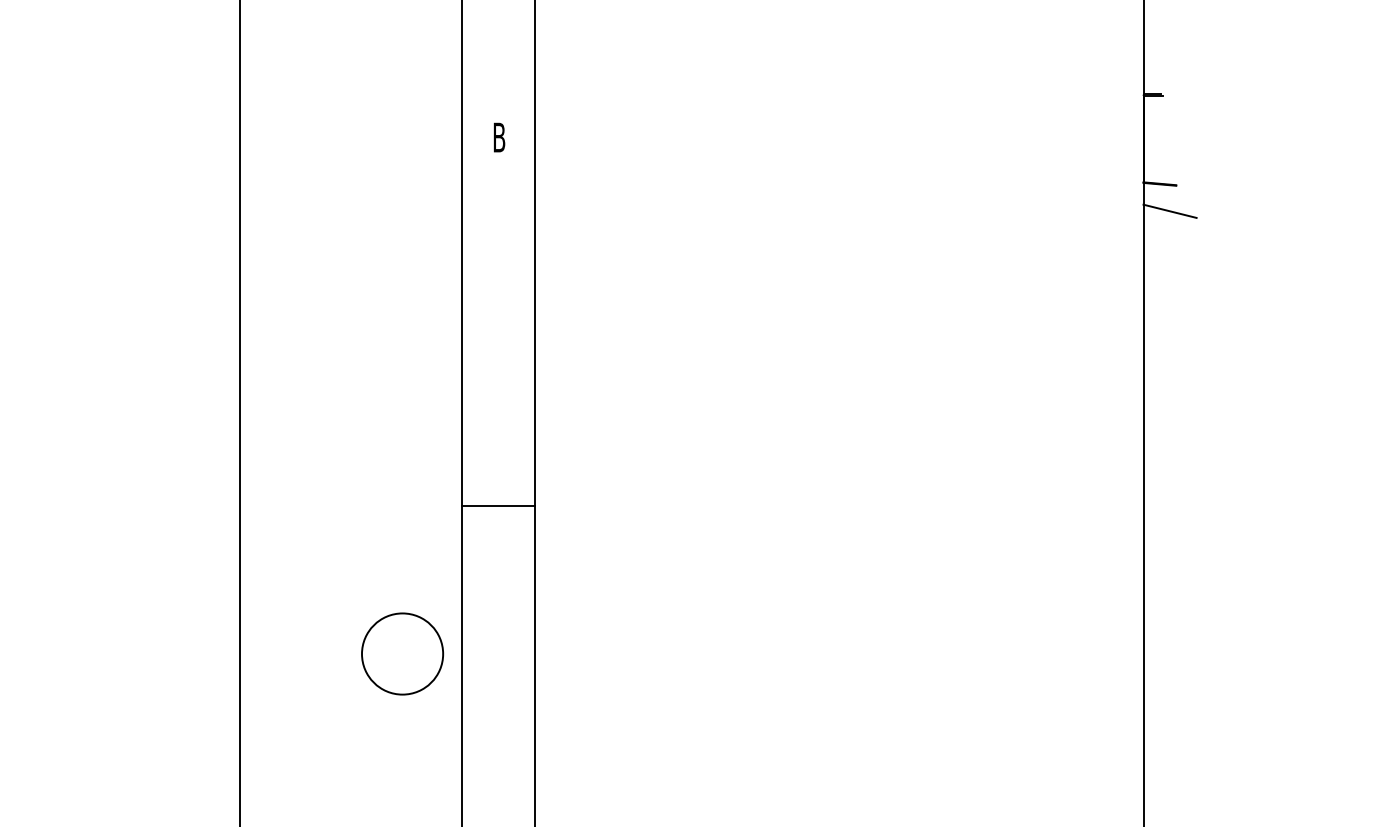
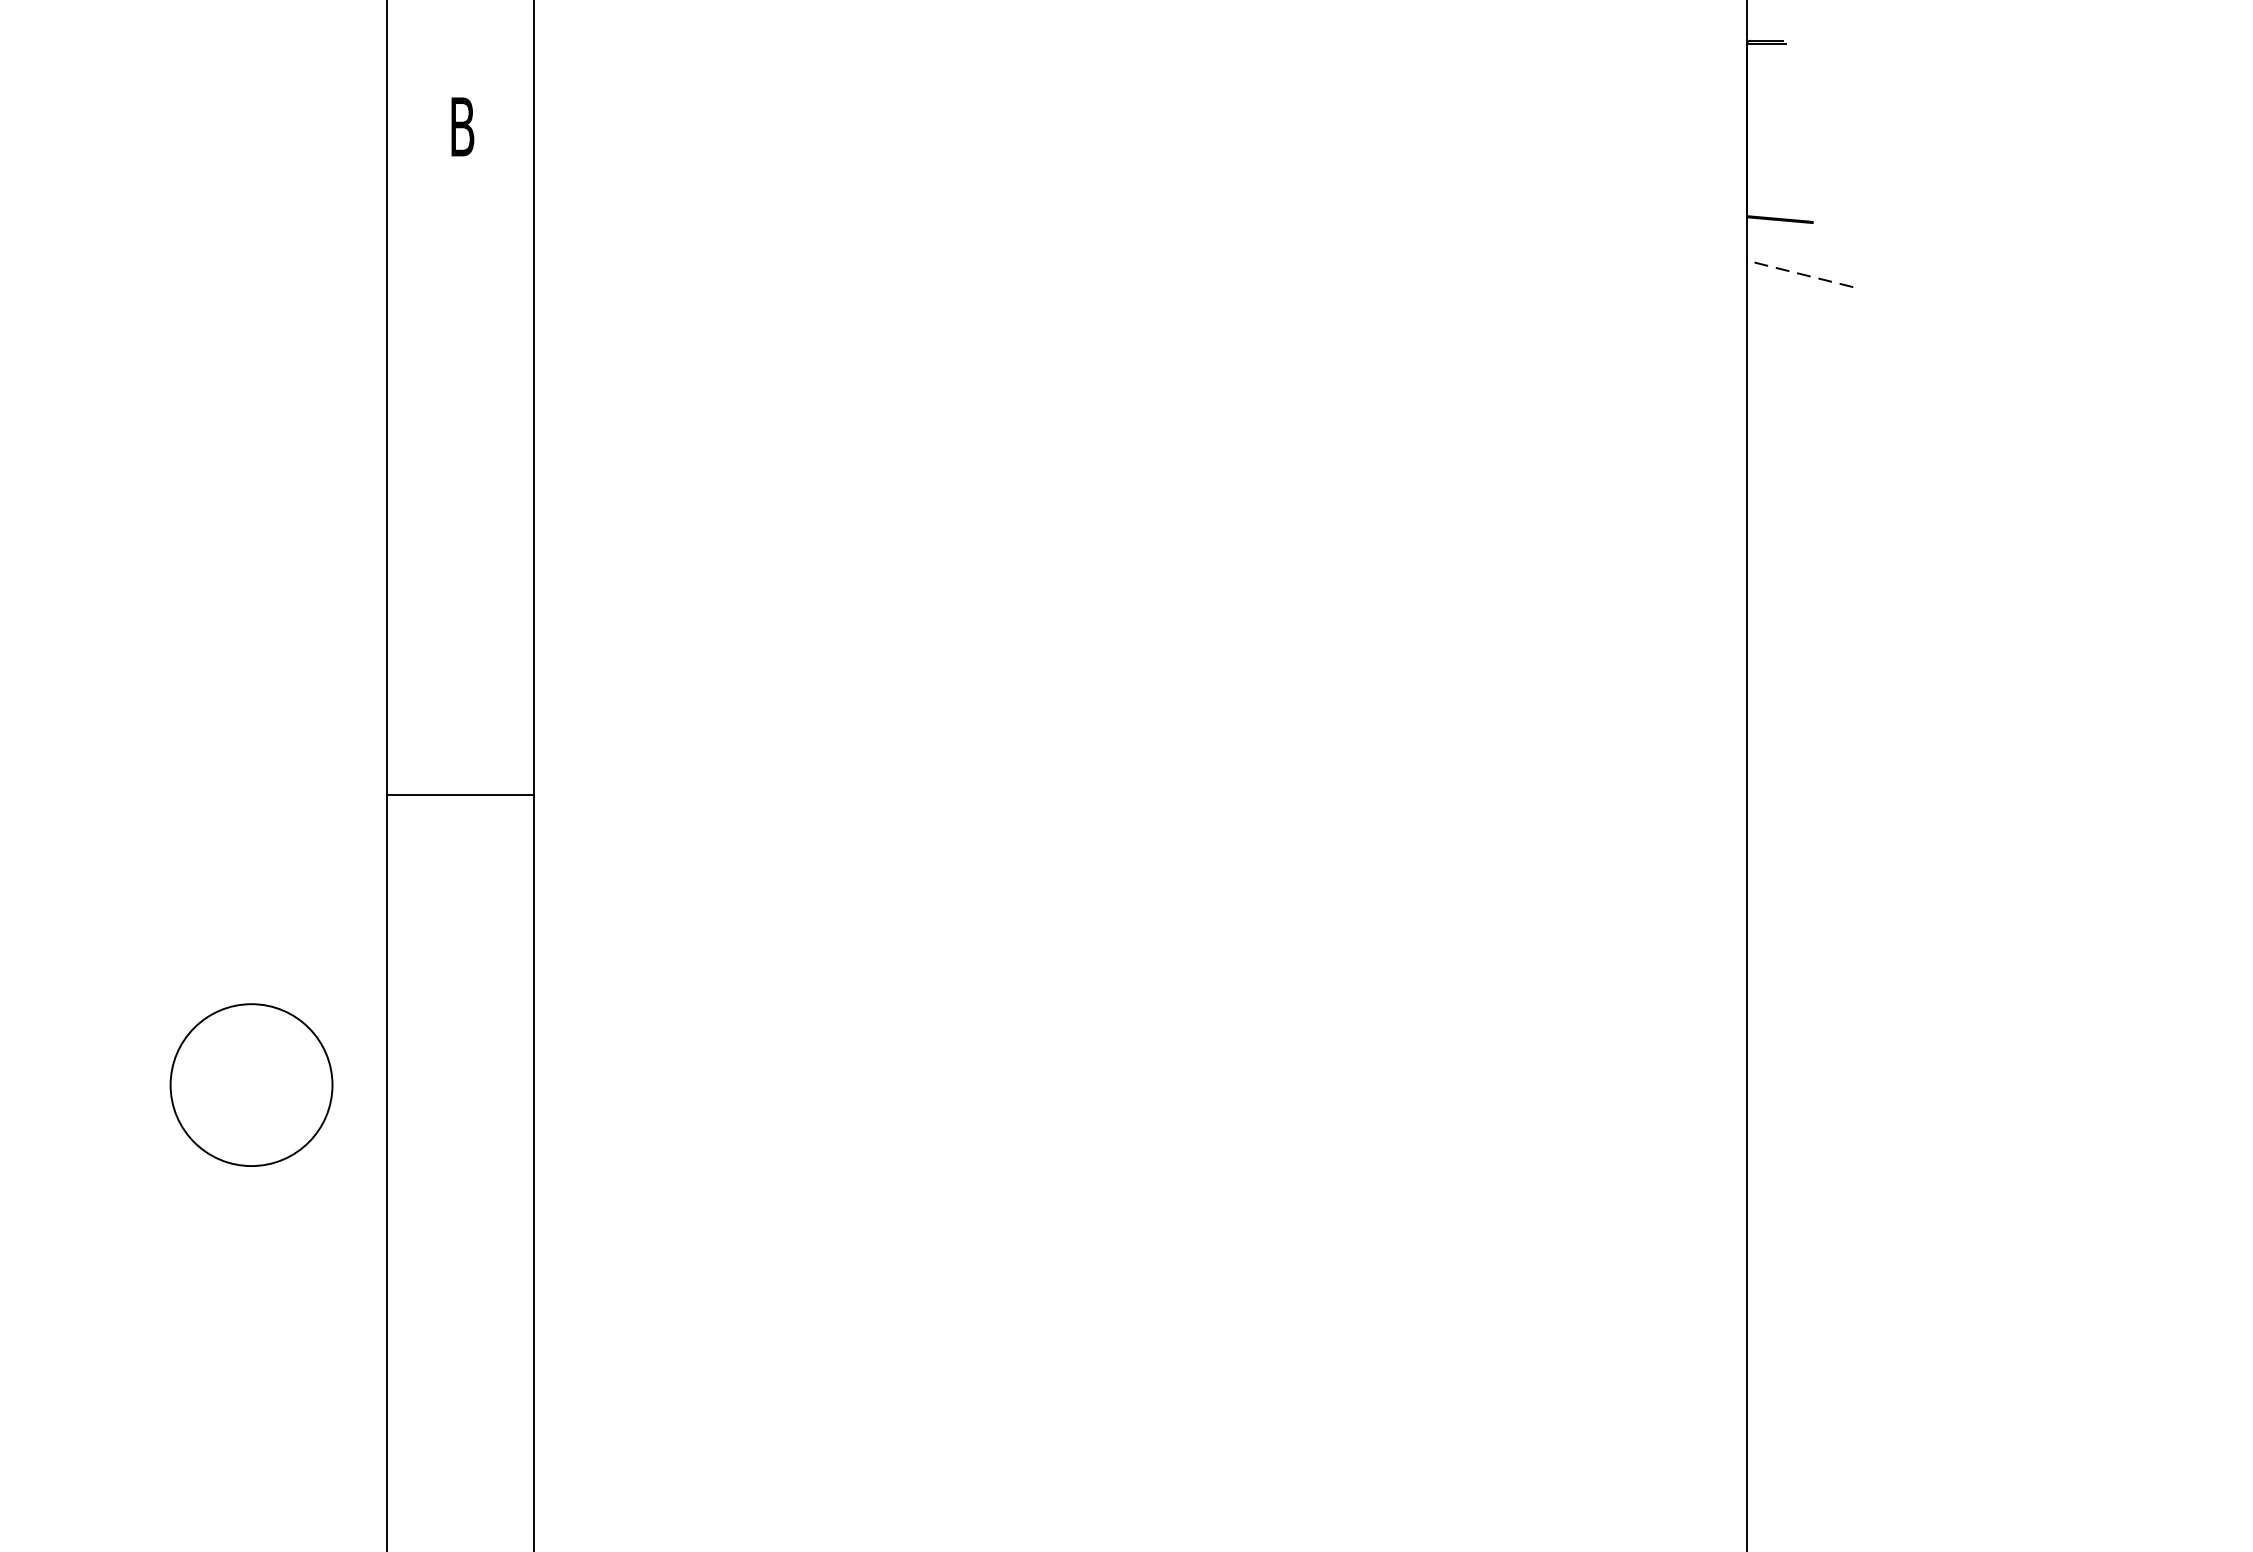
line: (1169, 211) -> (1799, 274), solid -> dashed
line: (498, 506) -> (460, 794), moved
circle: (402, 653) -> (251, 1084), moved

